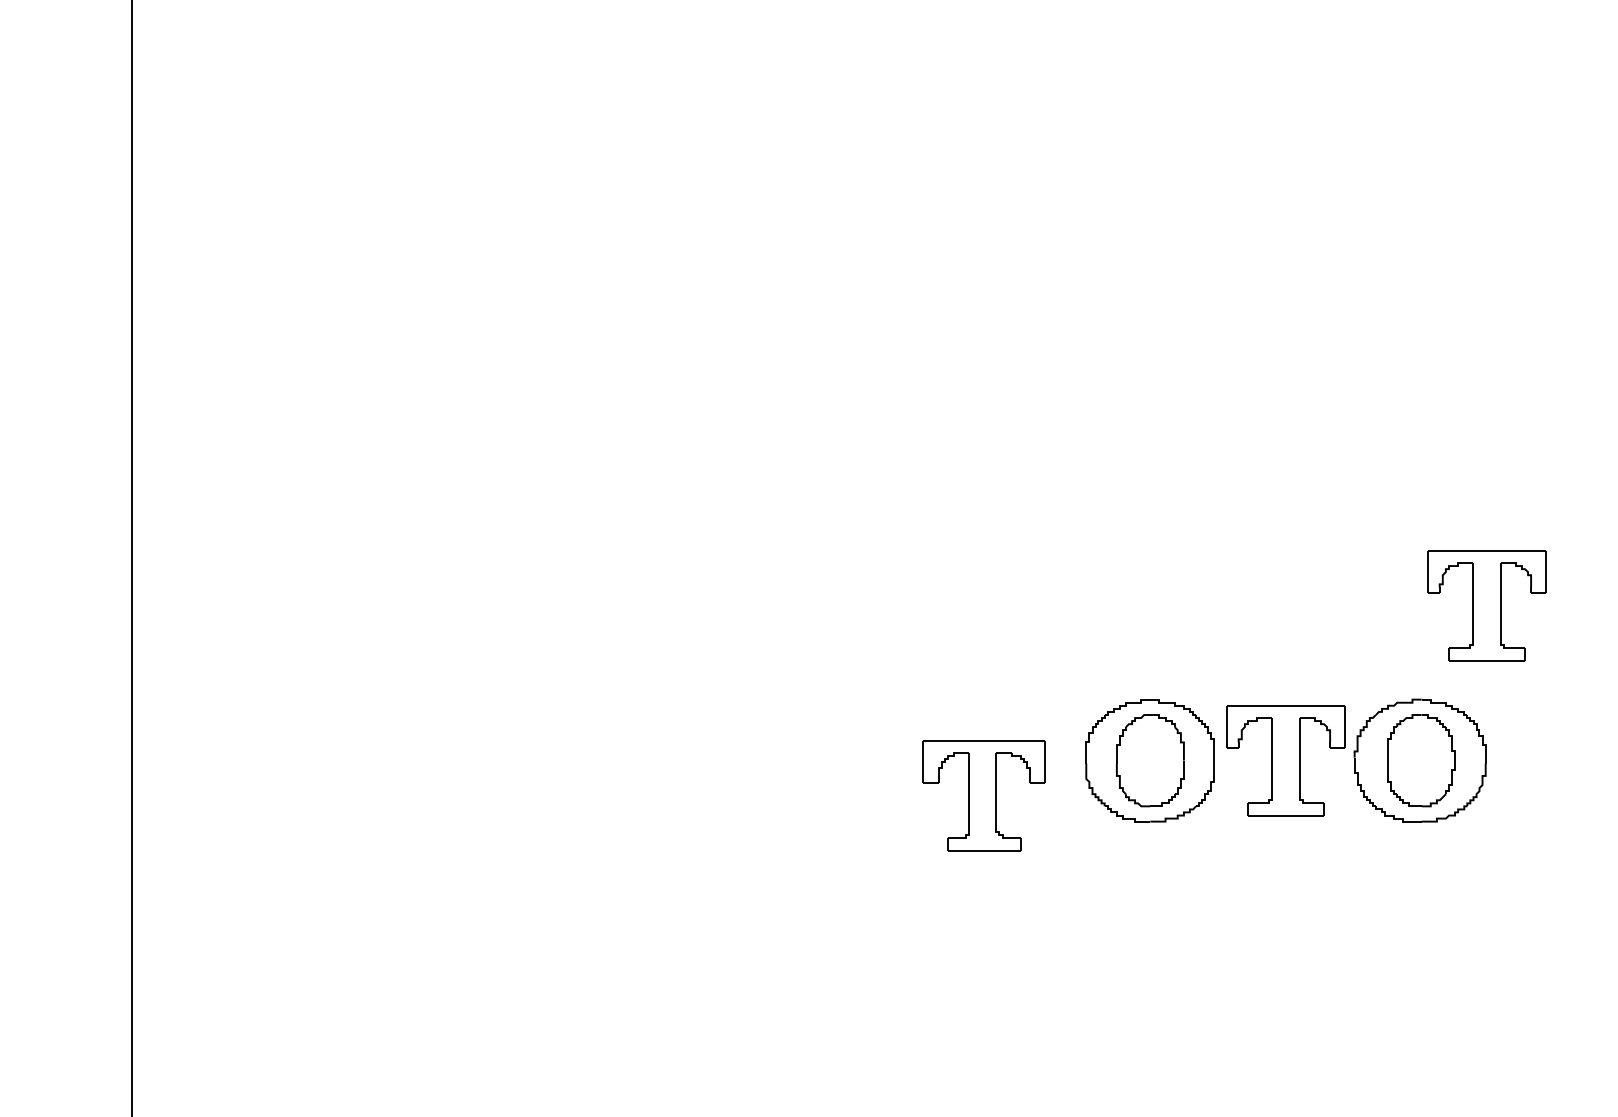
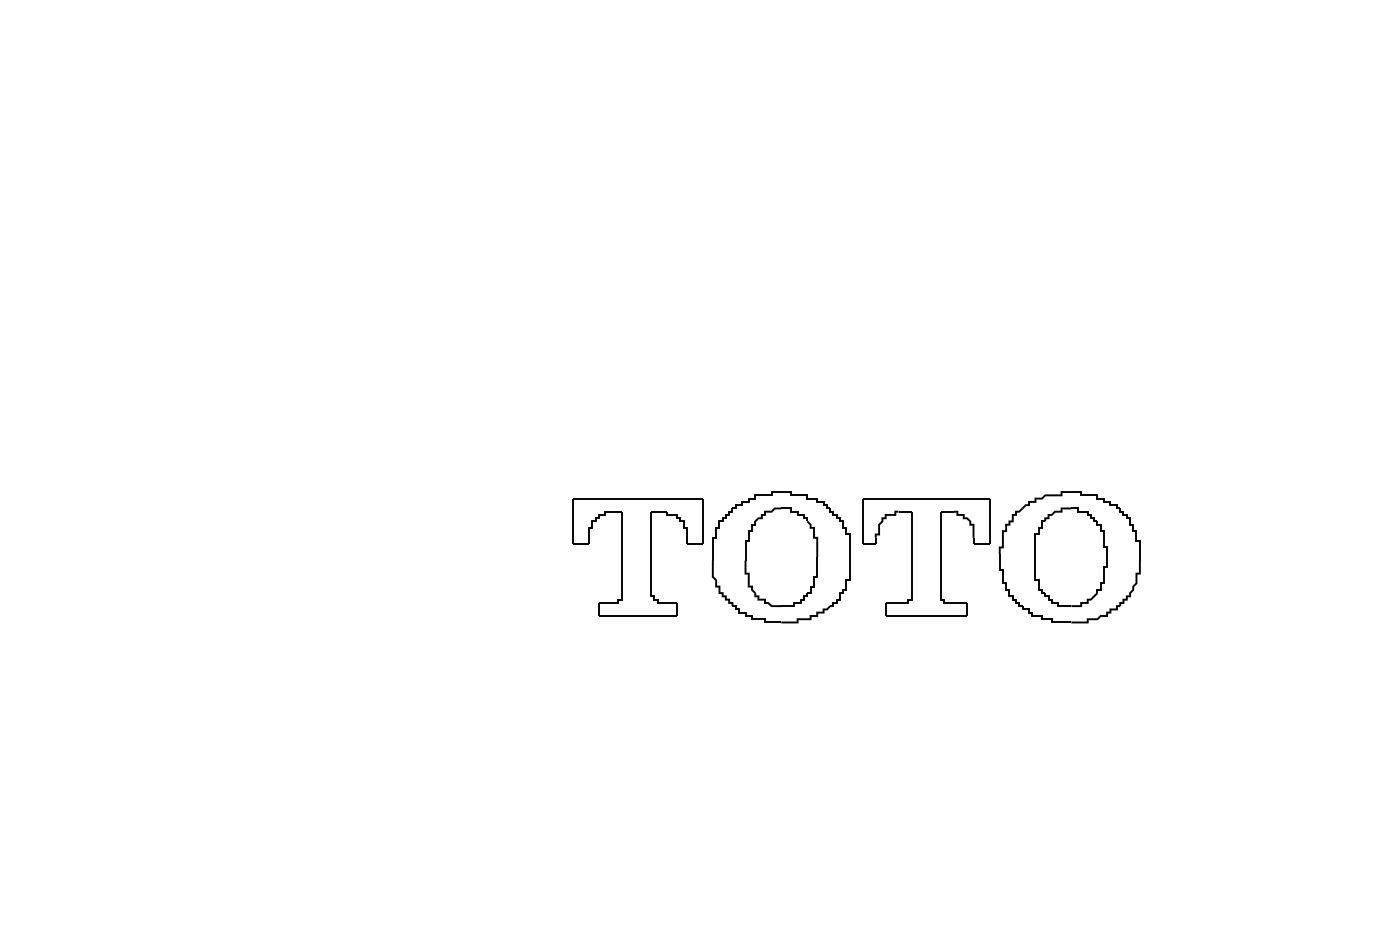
part: (1486, 605) -> (1140, 391), removed
part: (983, 795) -> (637, 557), moved

